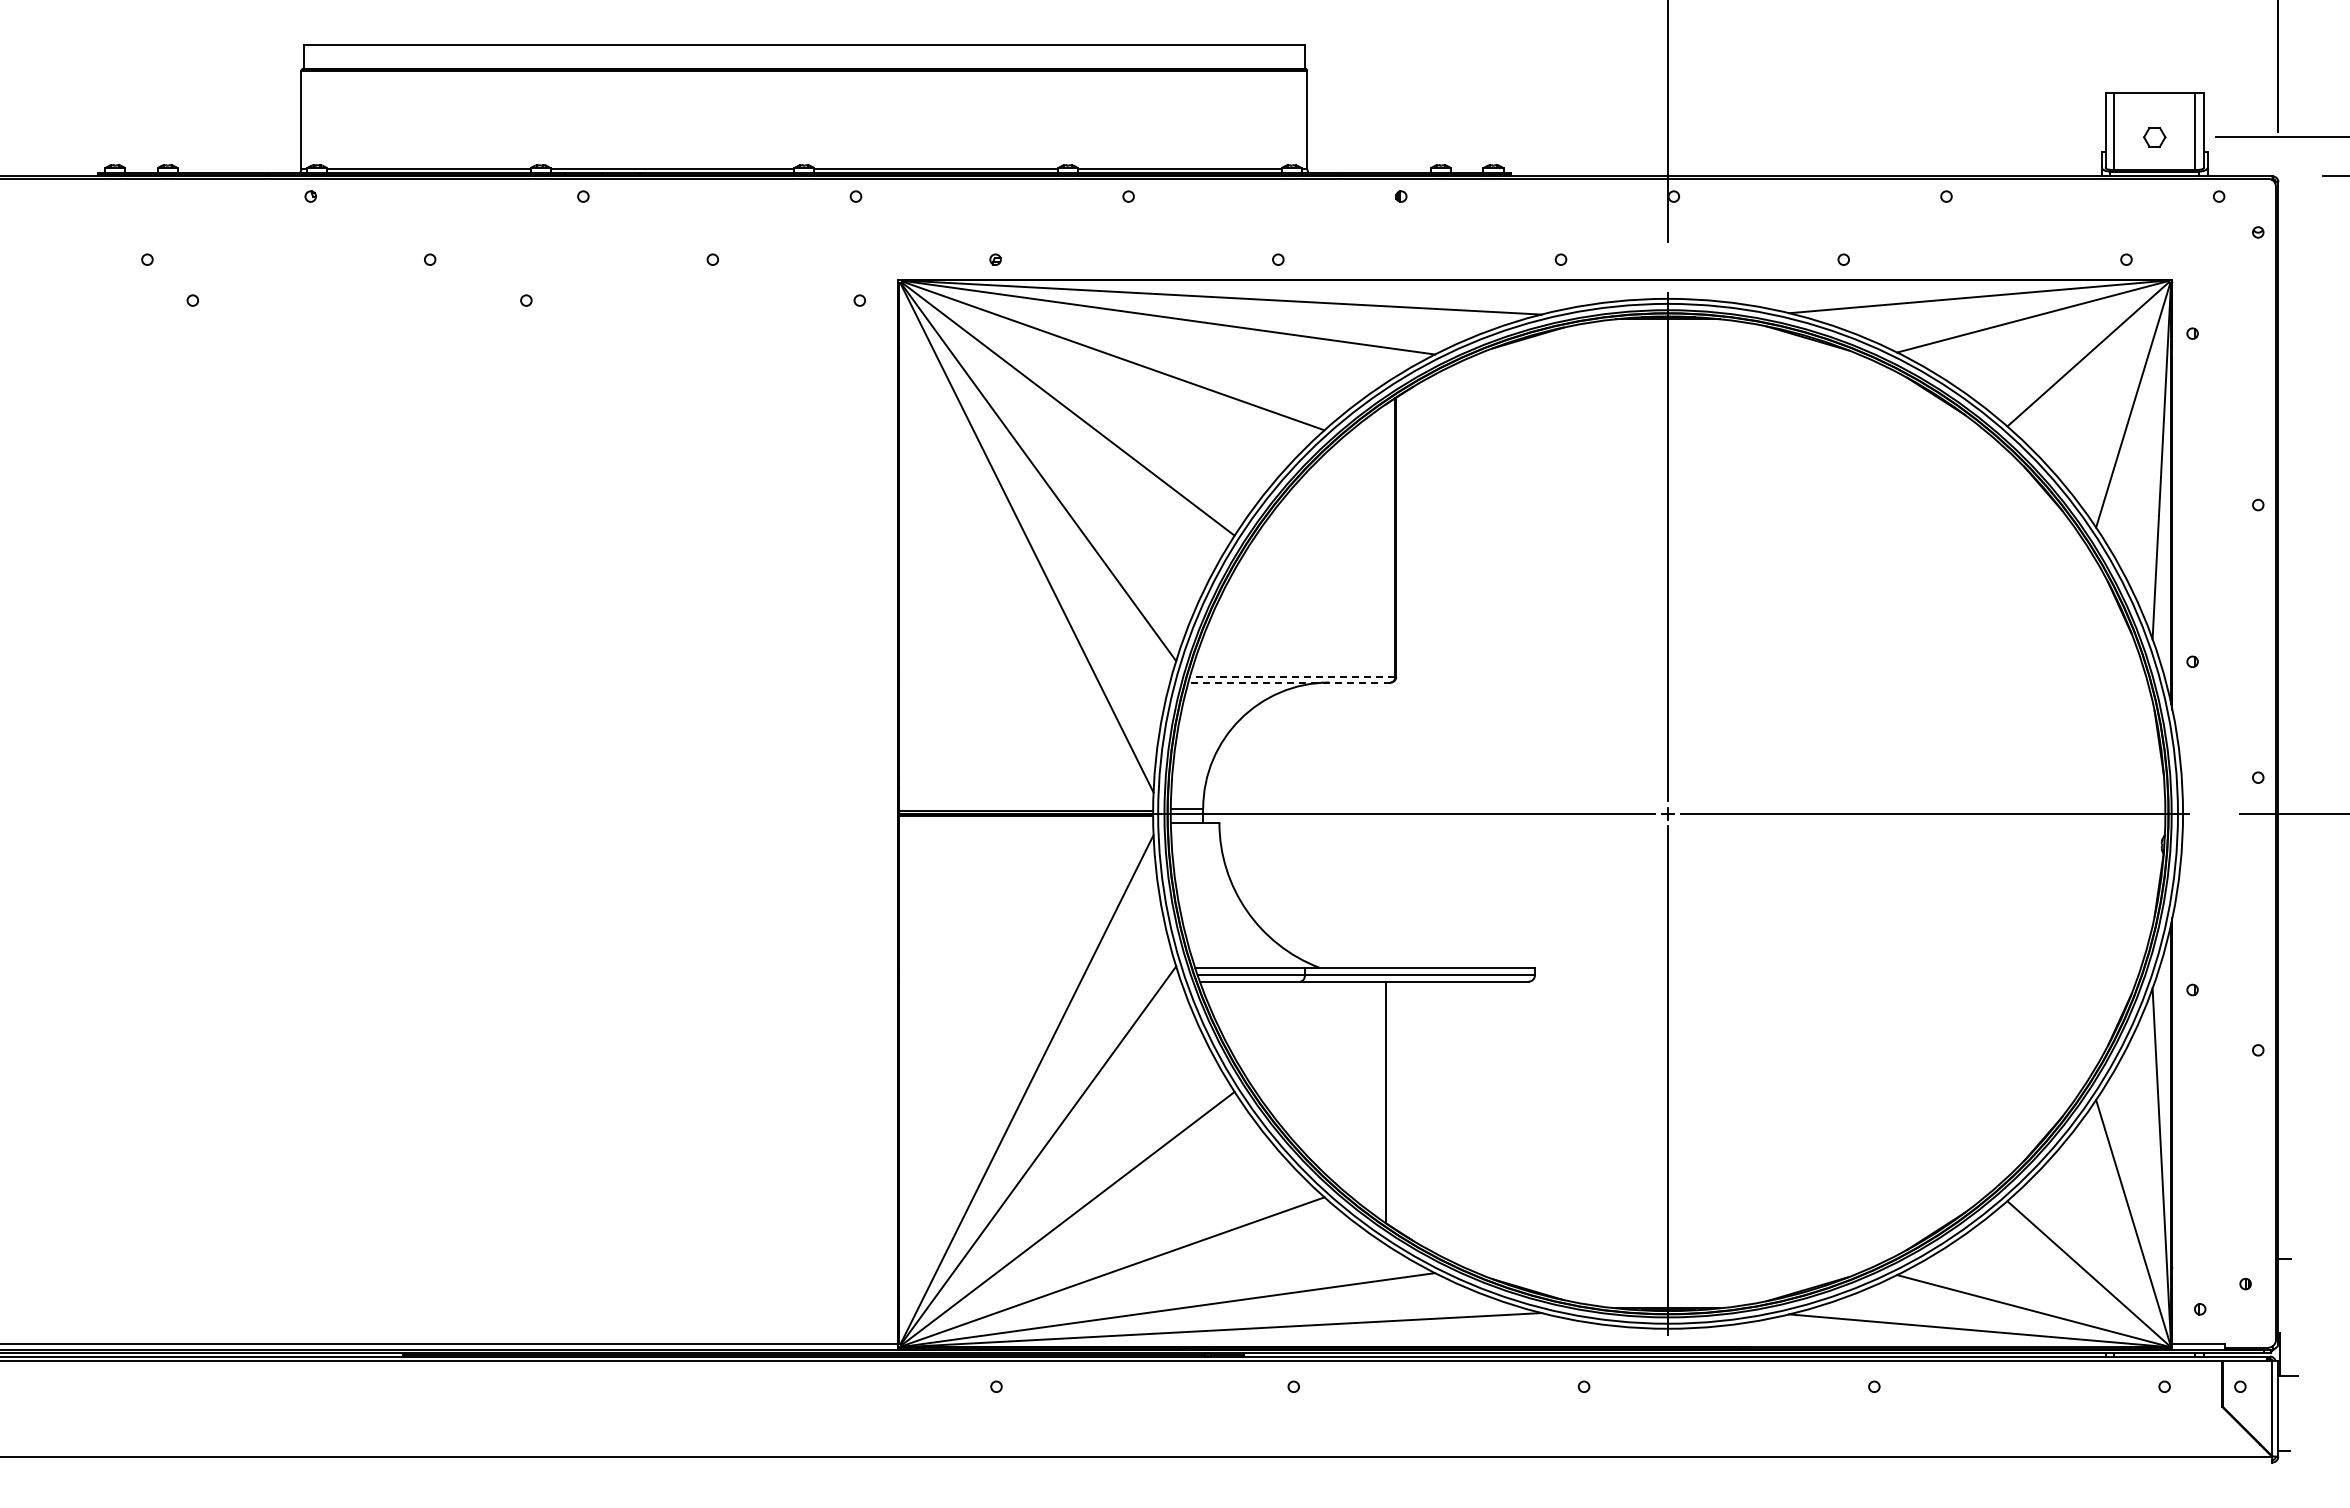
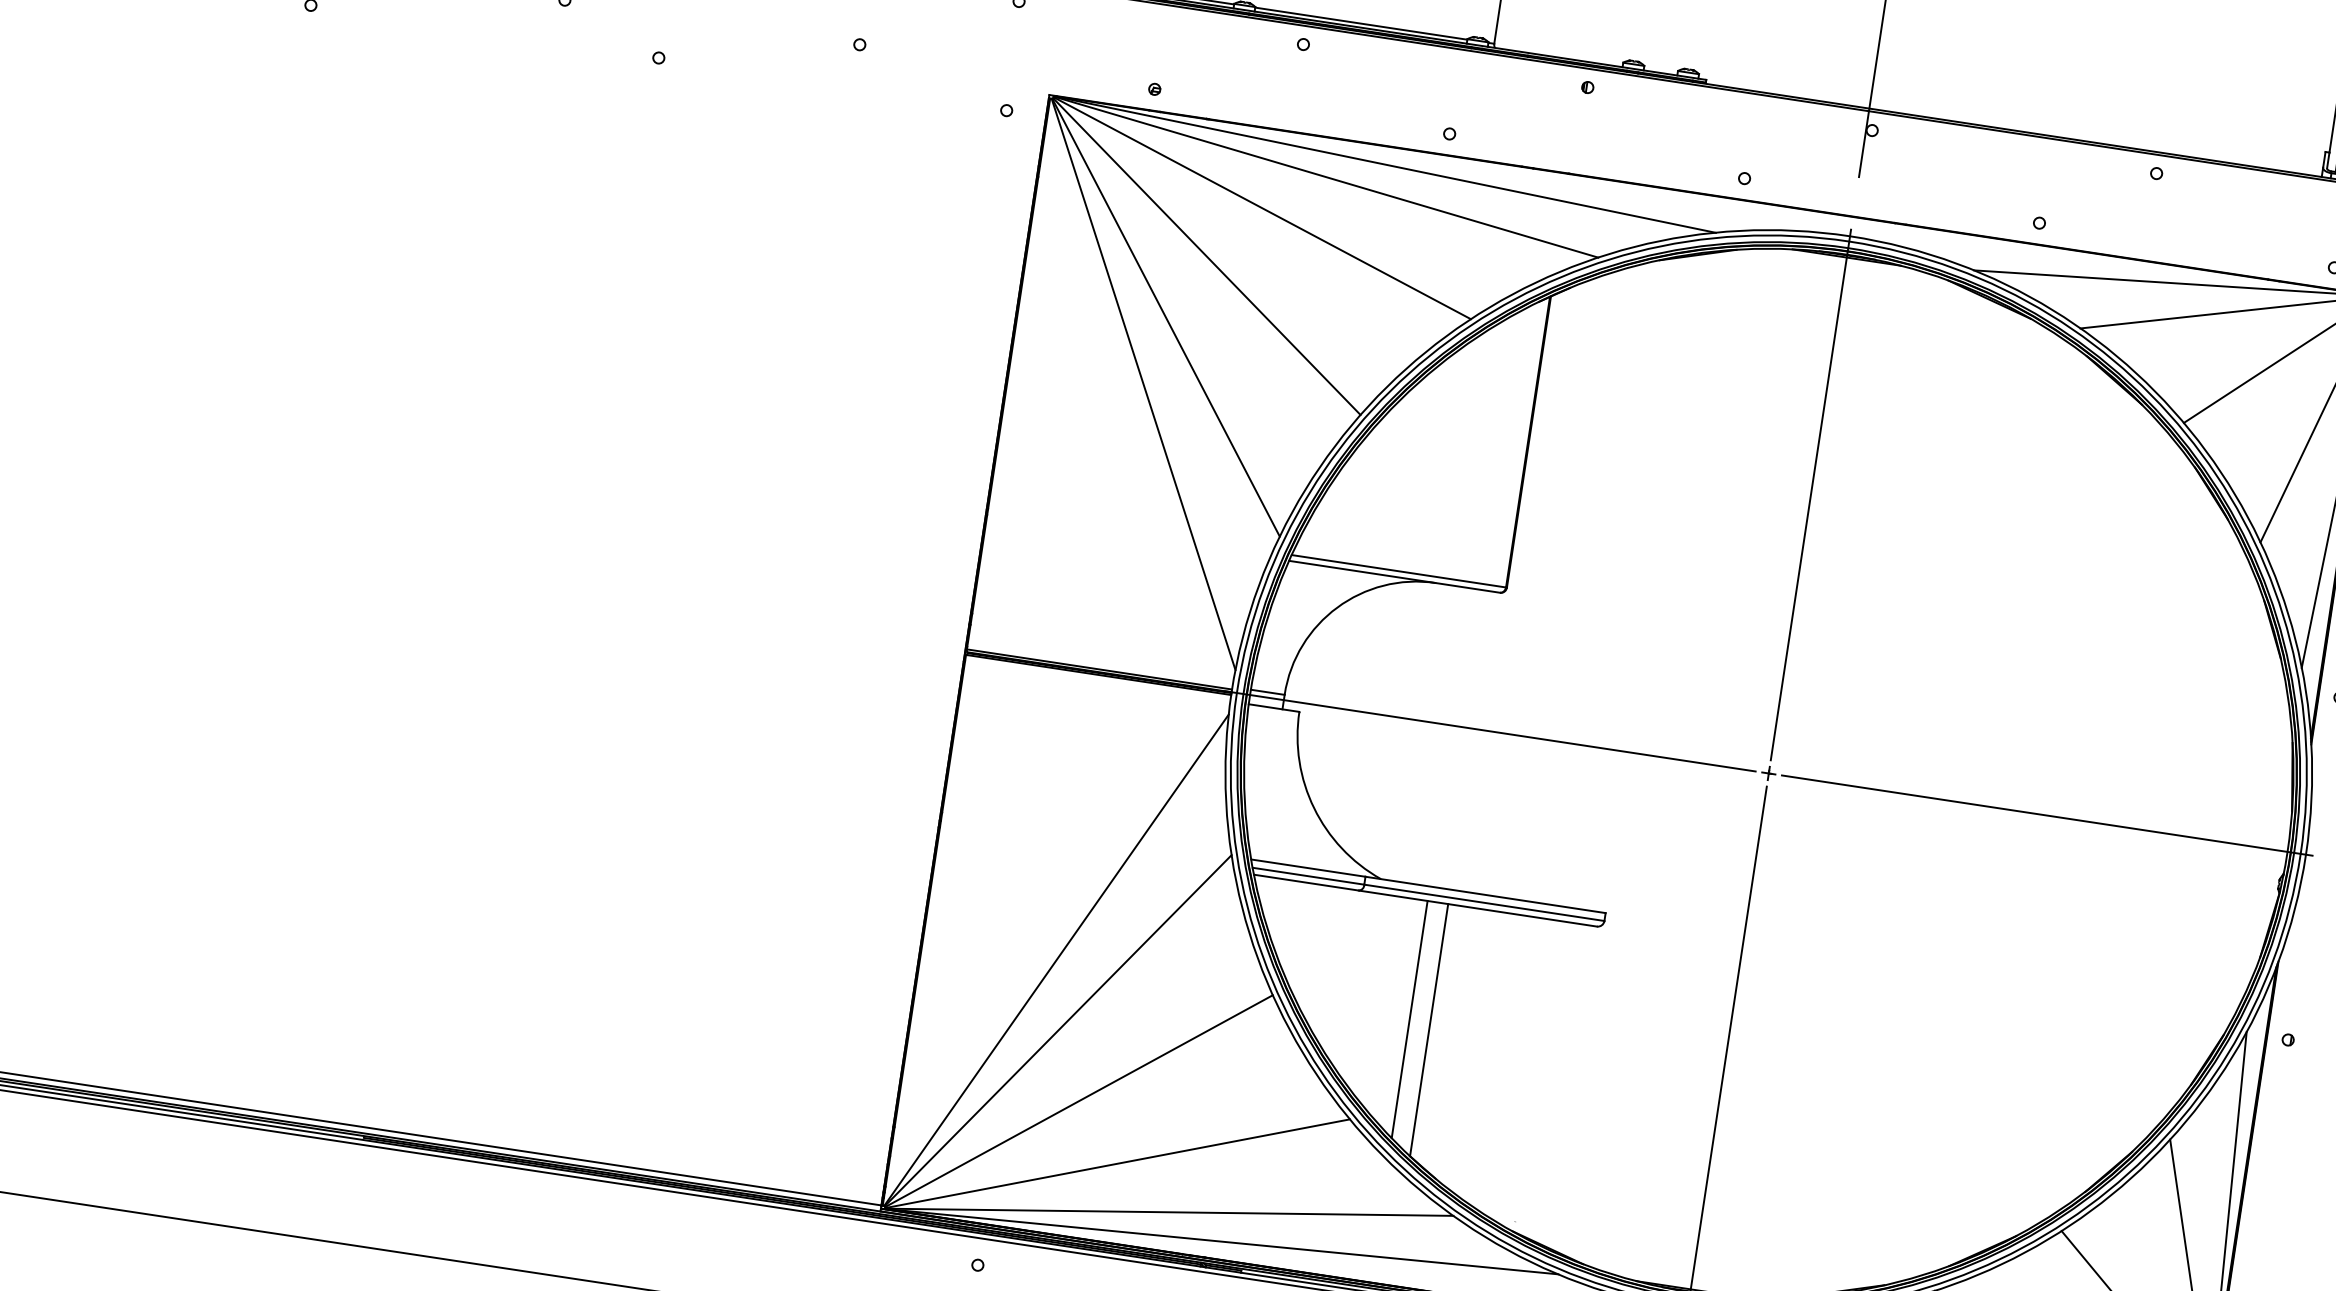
line: (1292, 676) -> (1398, 570), dashed -> solid
line: (1288, 682) -> (1393, 576), dashed -> solid
line: (1366, 1095) -> (1409, 1019), added

